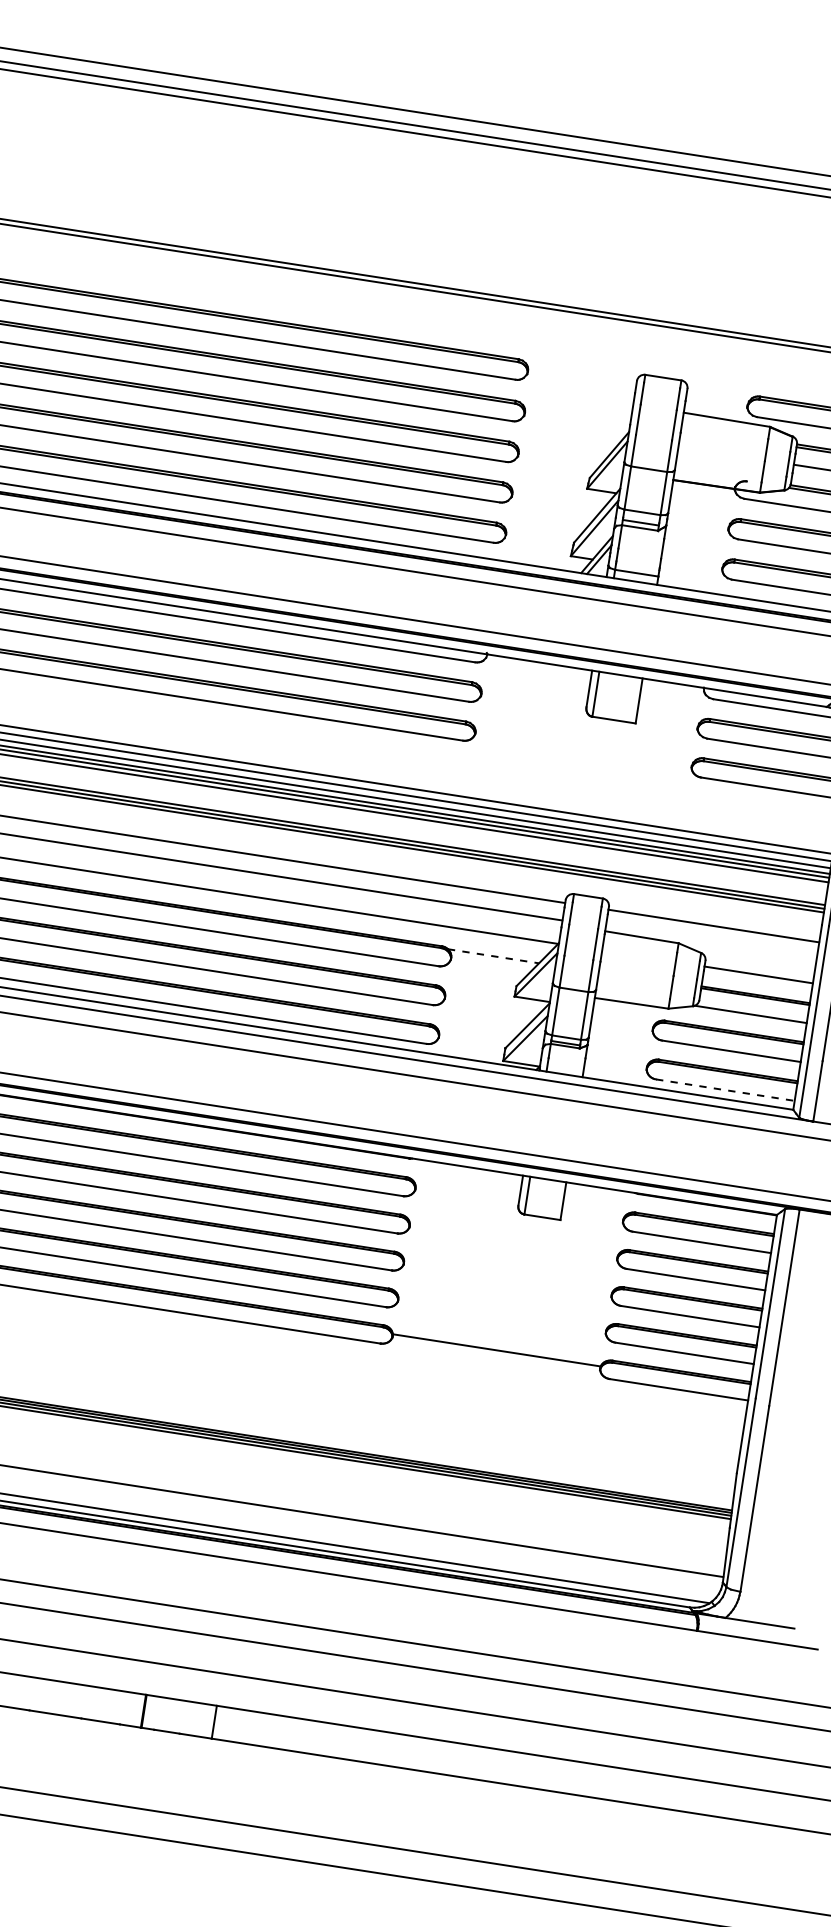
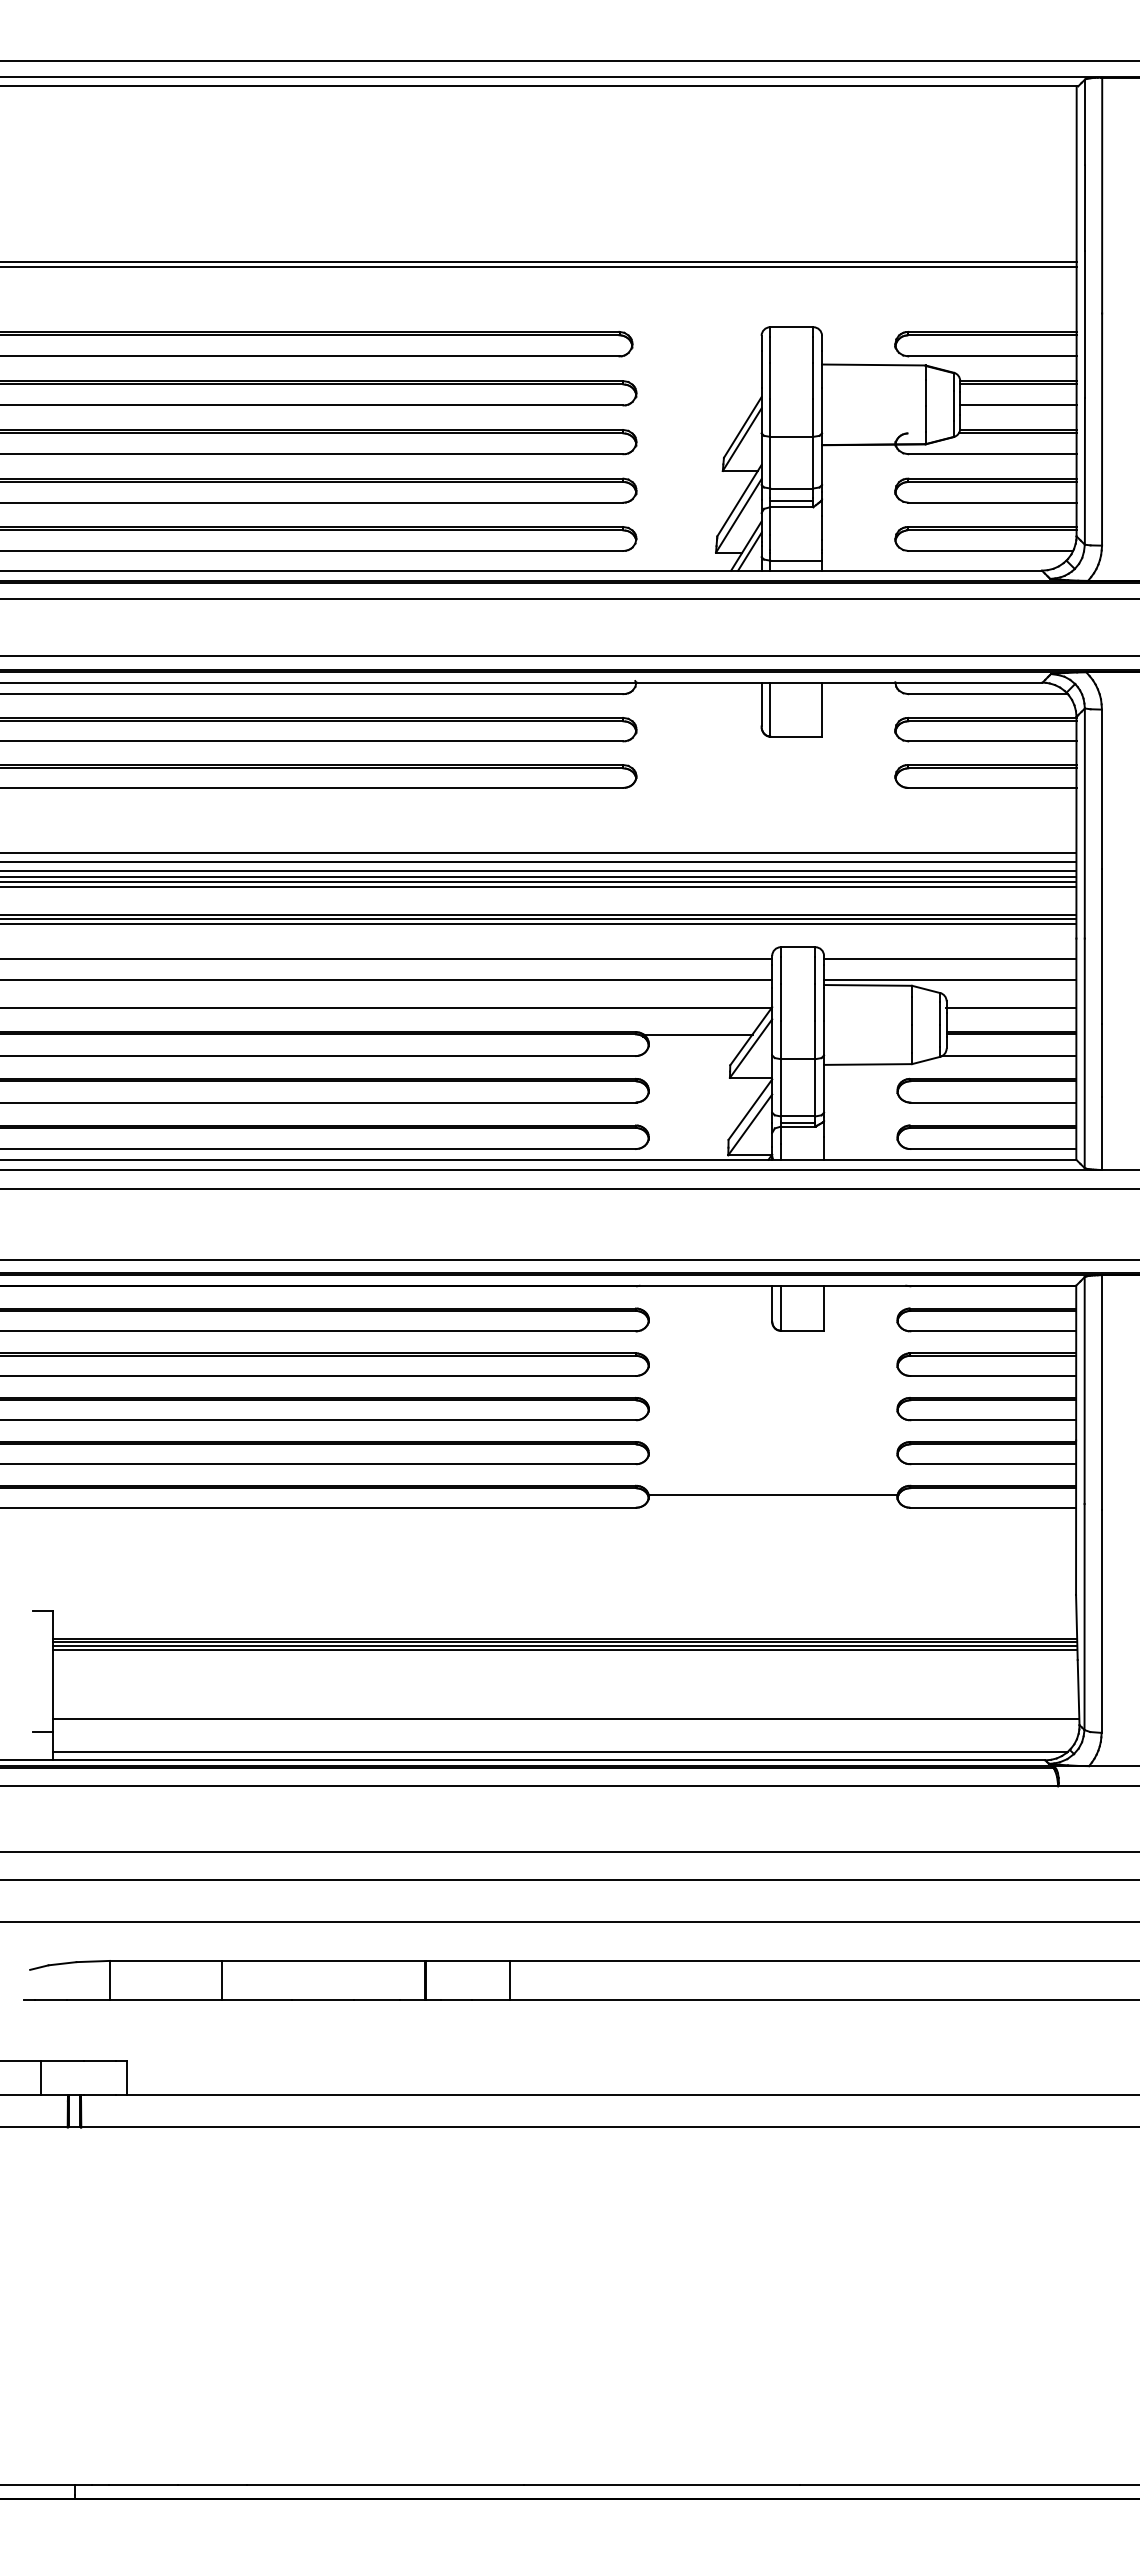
line: (711, 943) -> (950, 980), added
line: (493, 956) -> (697, 1034), dashed -> solid
line: (725, 1090) -> (993, 1149), dashed -> solid

